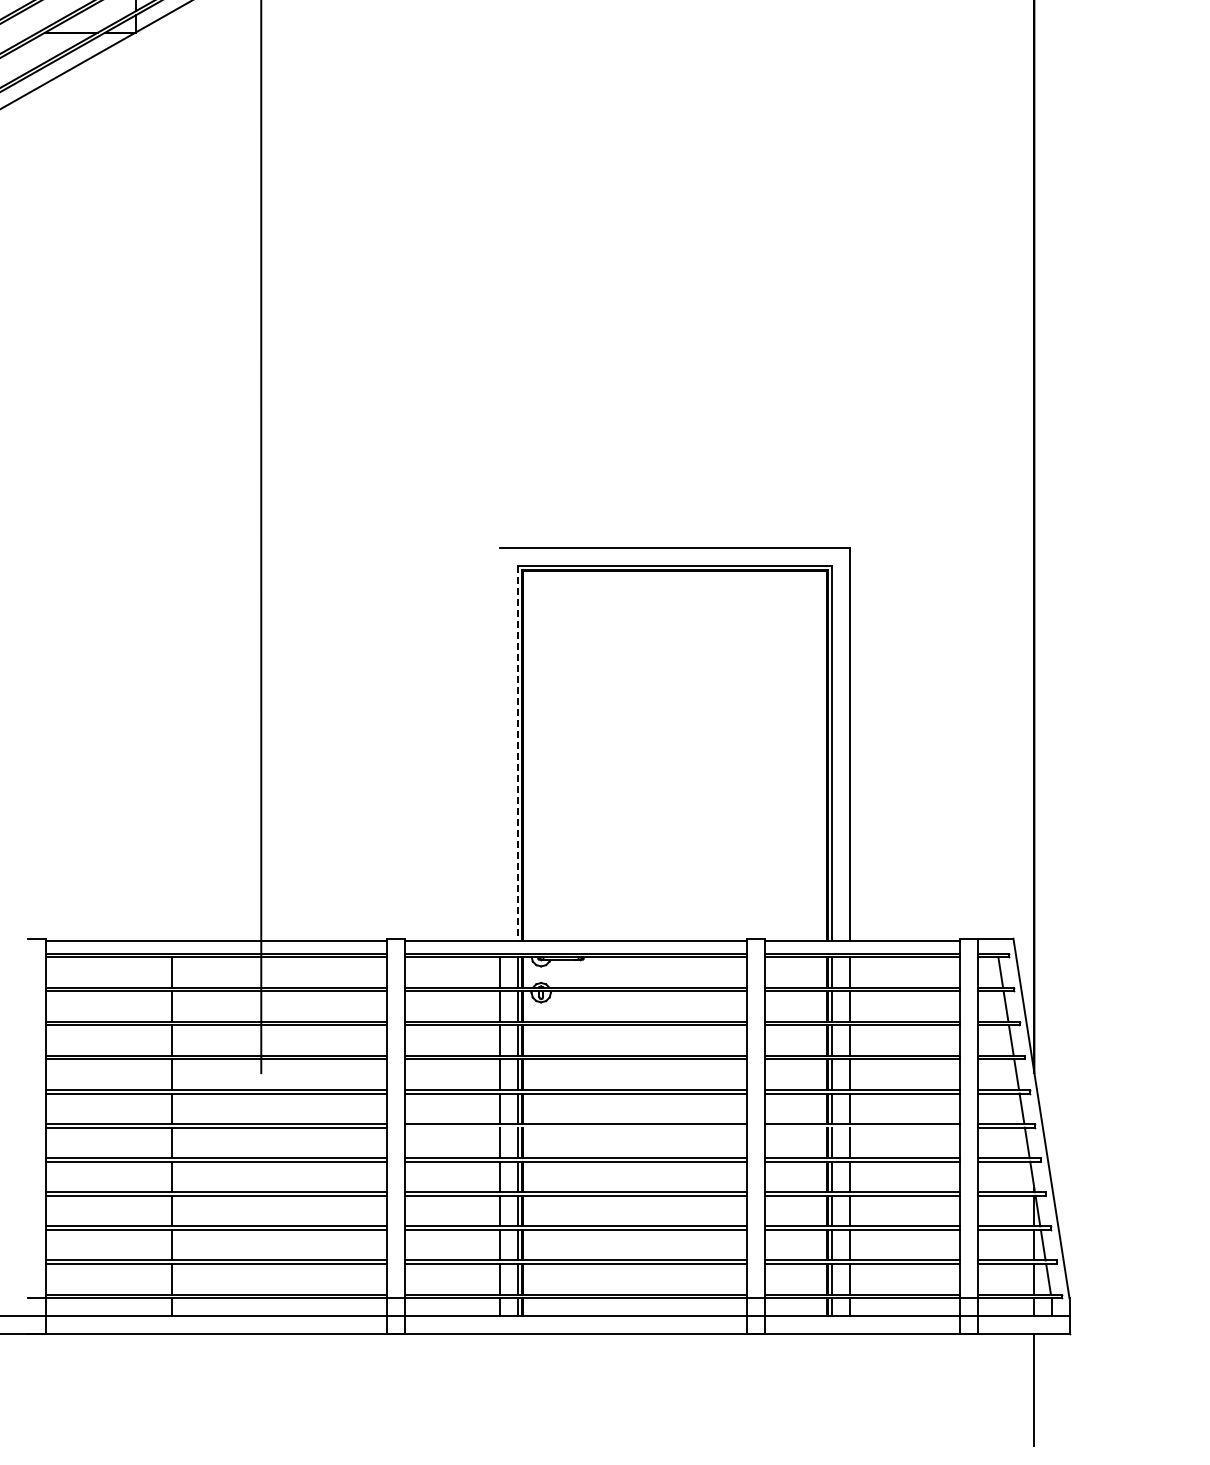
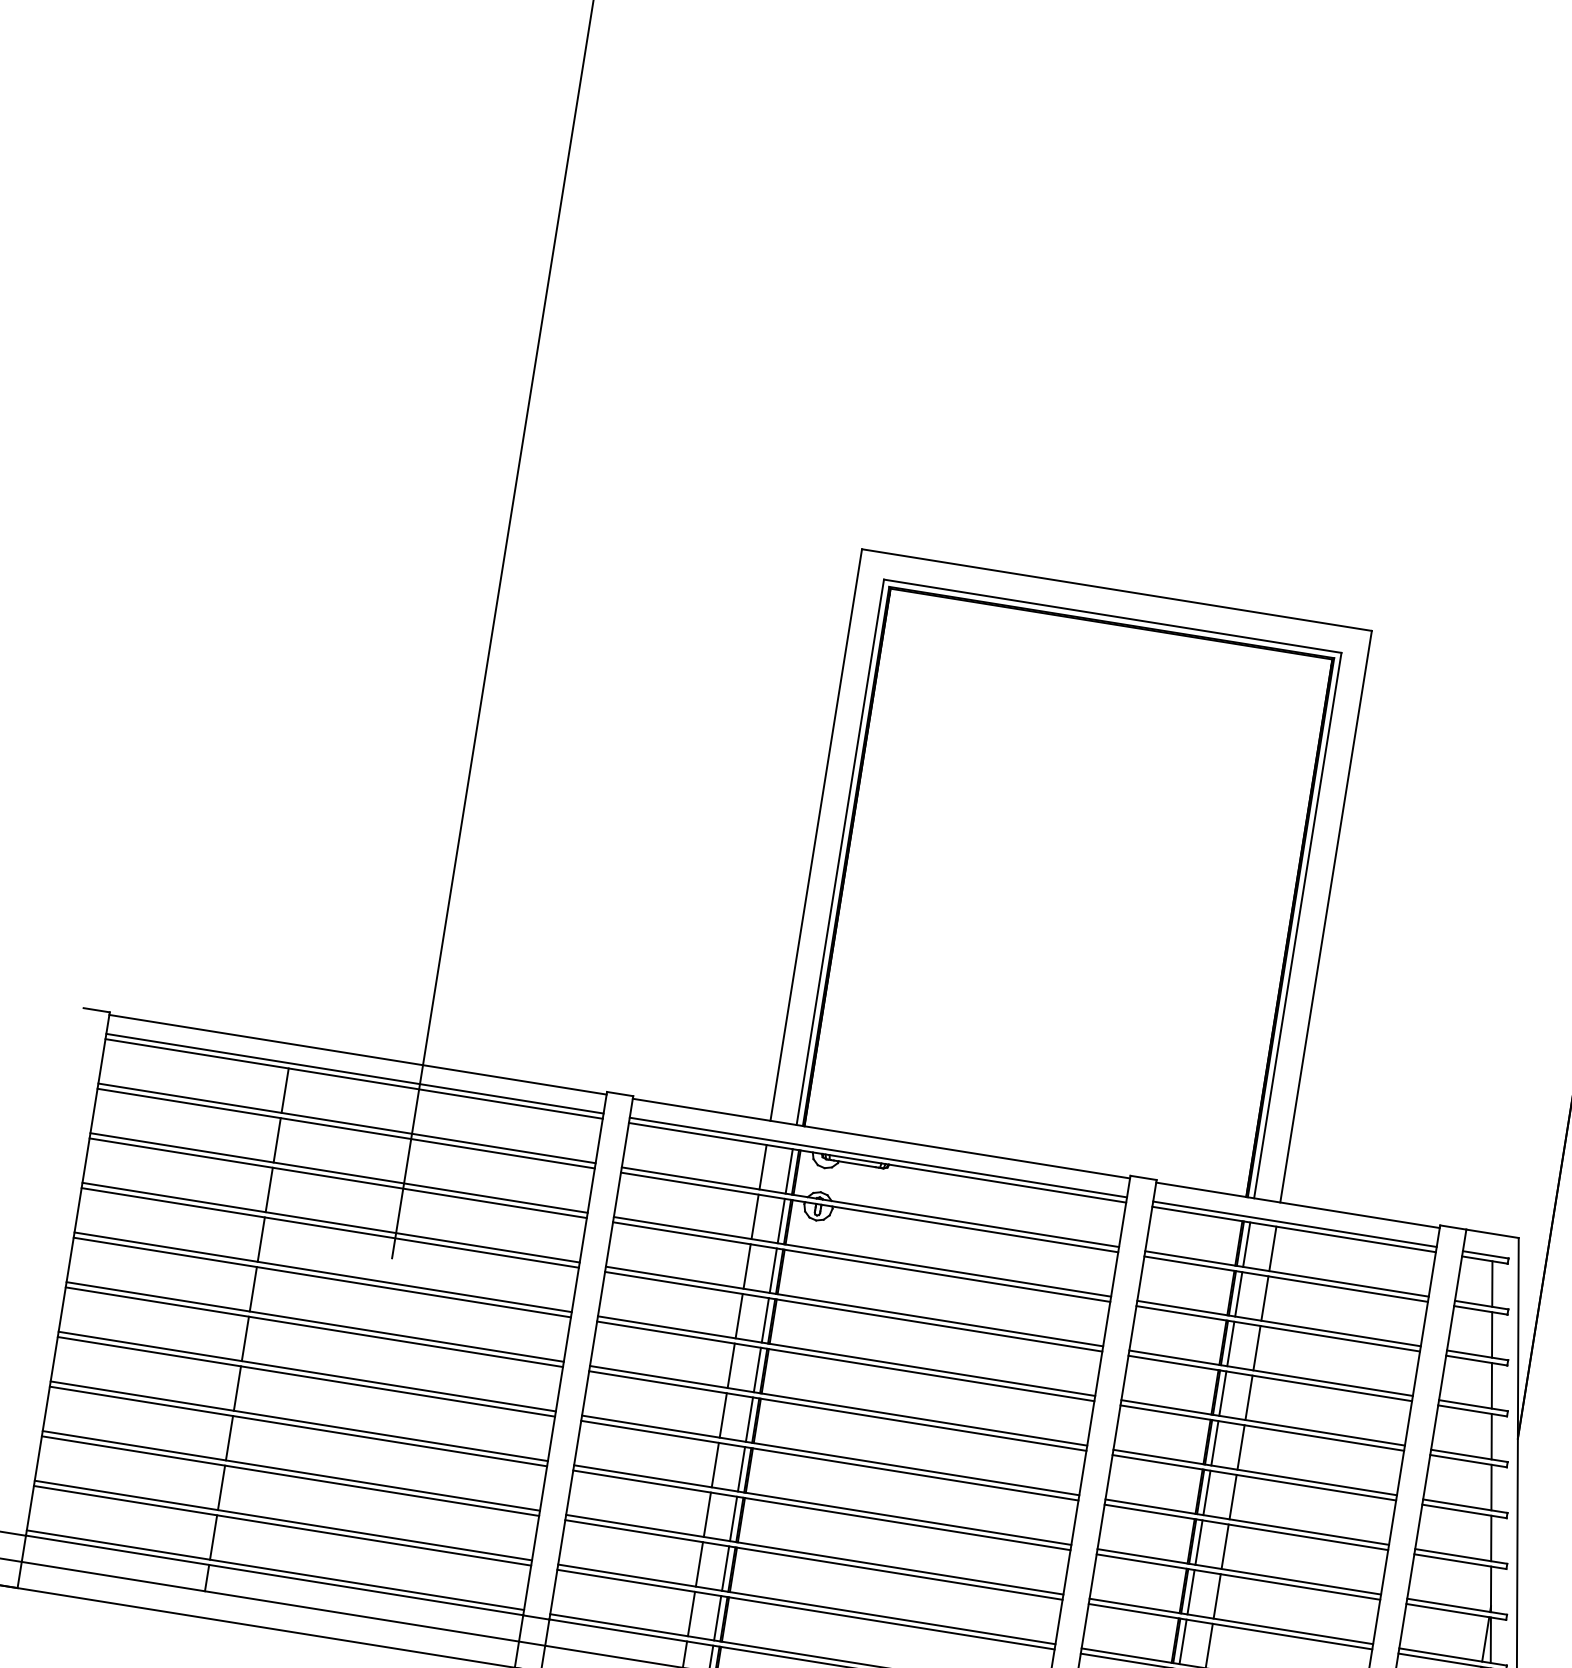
line: (499, 744) -> (815, 835), added
line: (517, 753) -> (839, 852), dashed -> solid
line: (575, 1127) -> (836, 1410), added
line: (861, 1127) -> (1253, 1477), added

